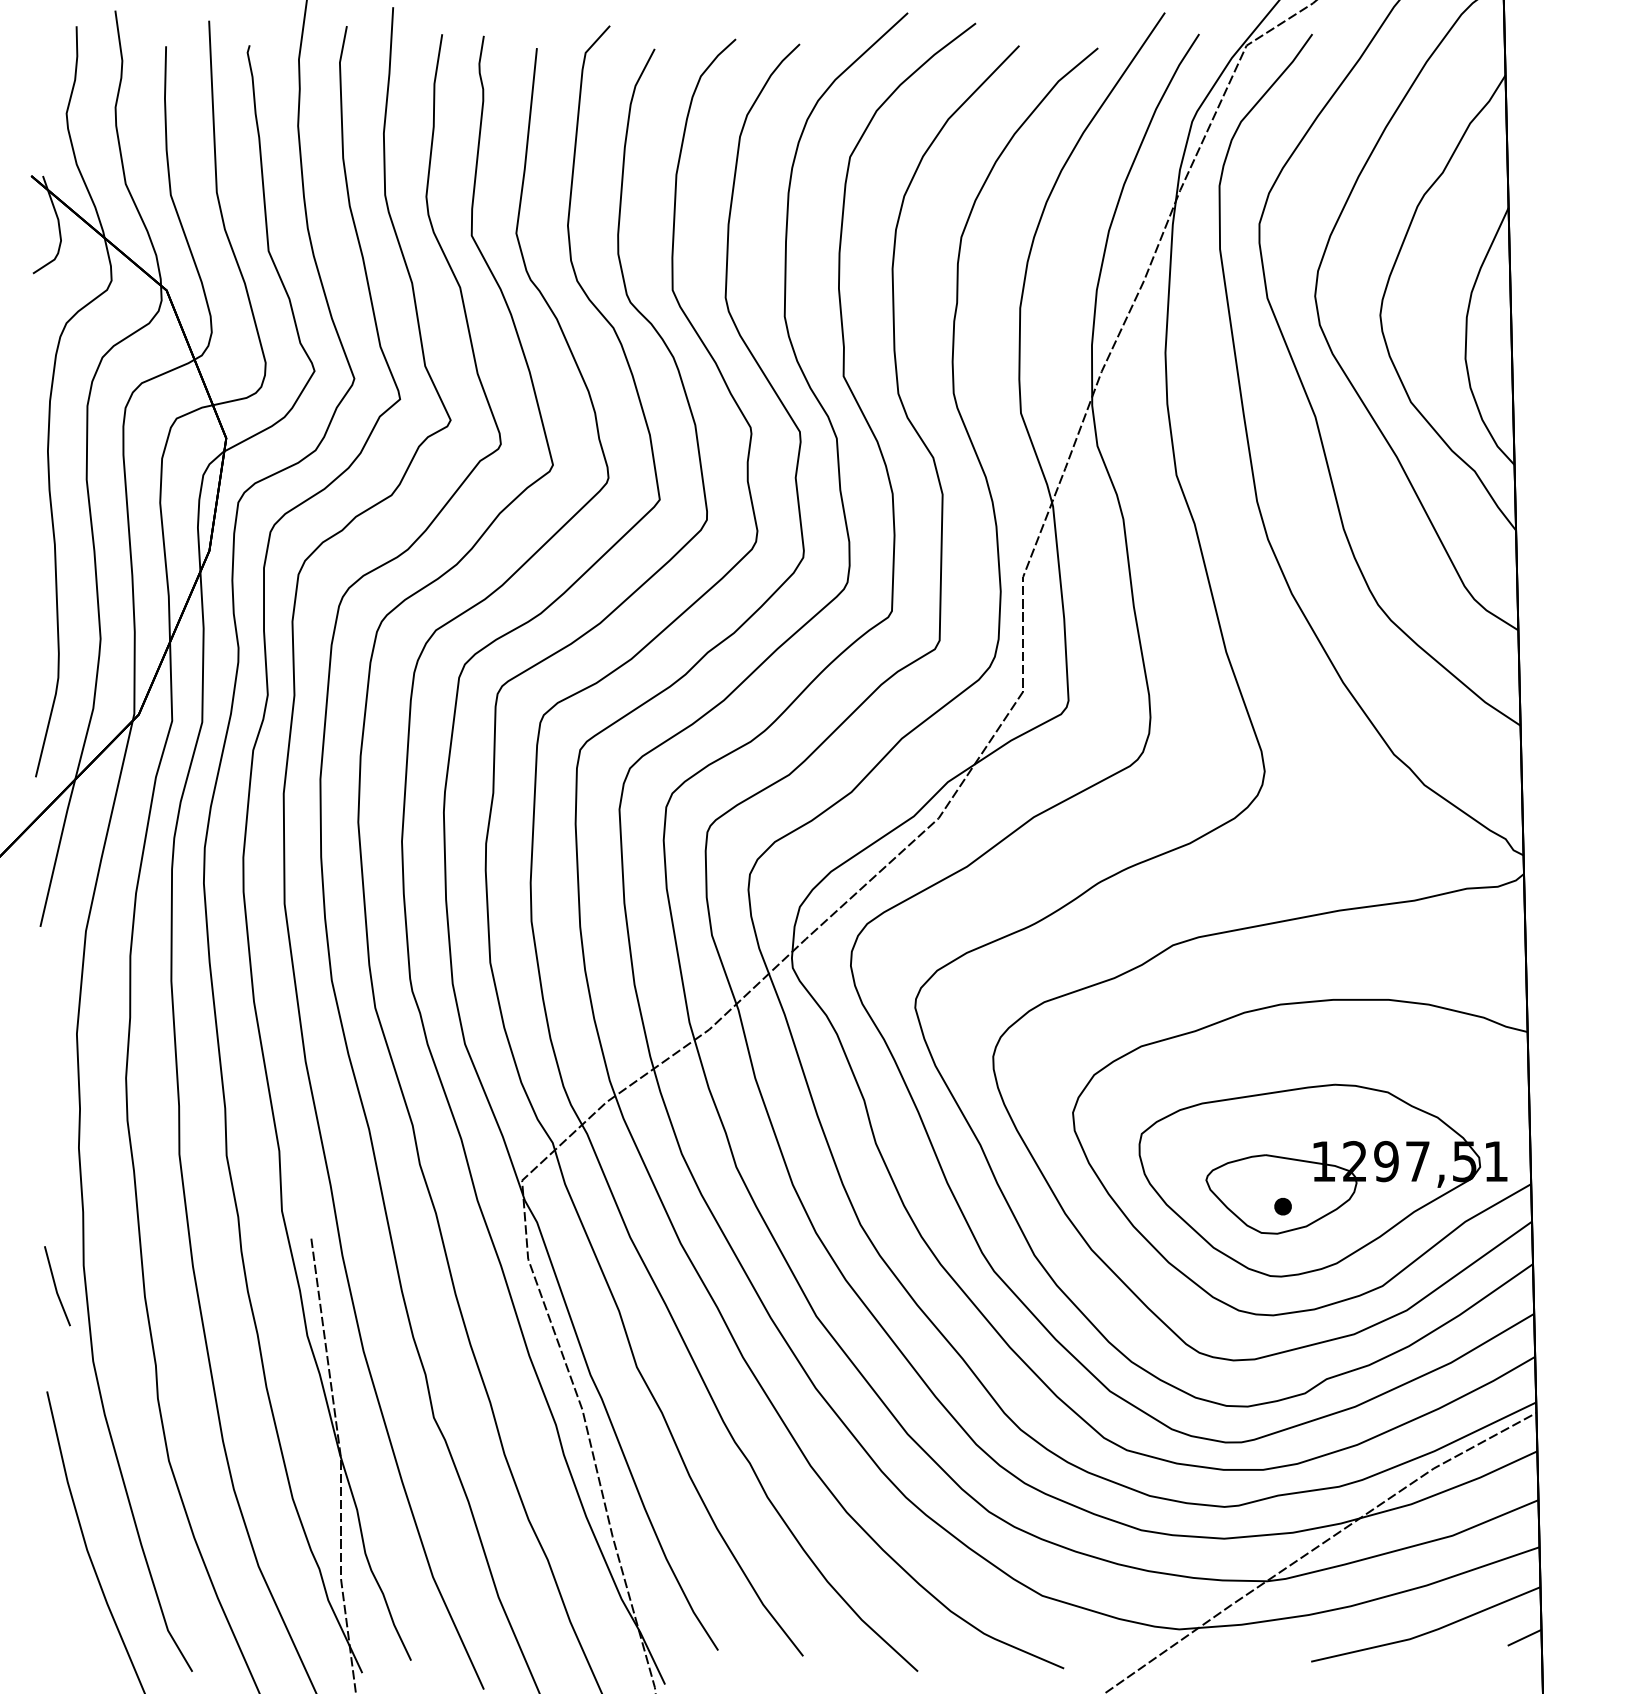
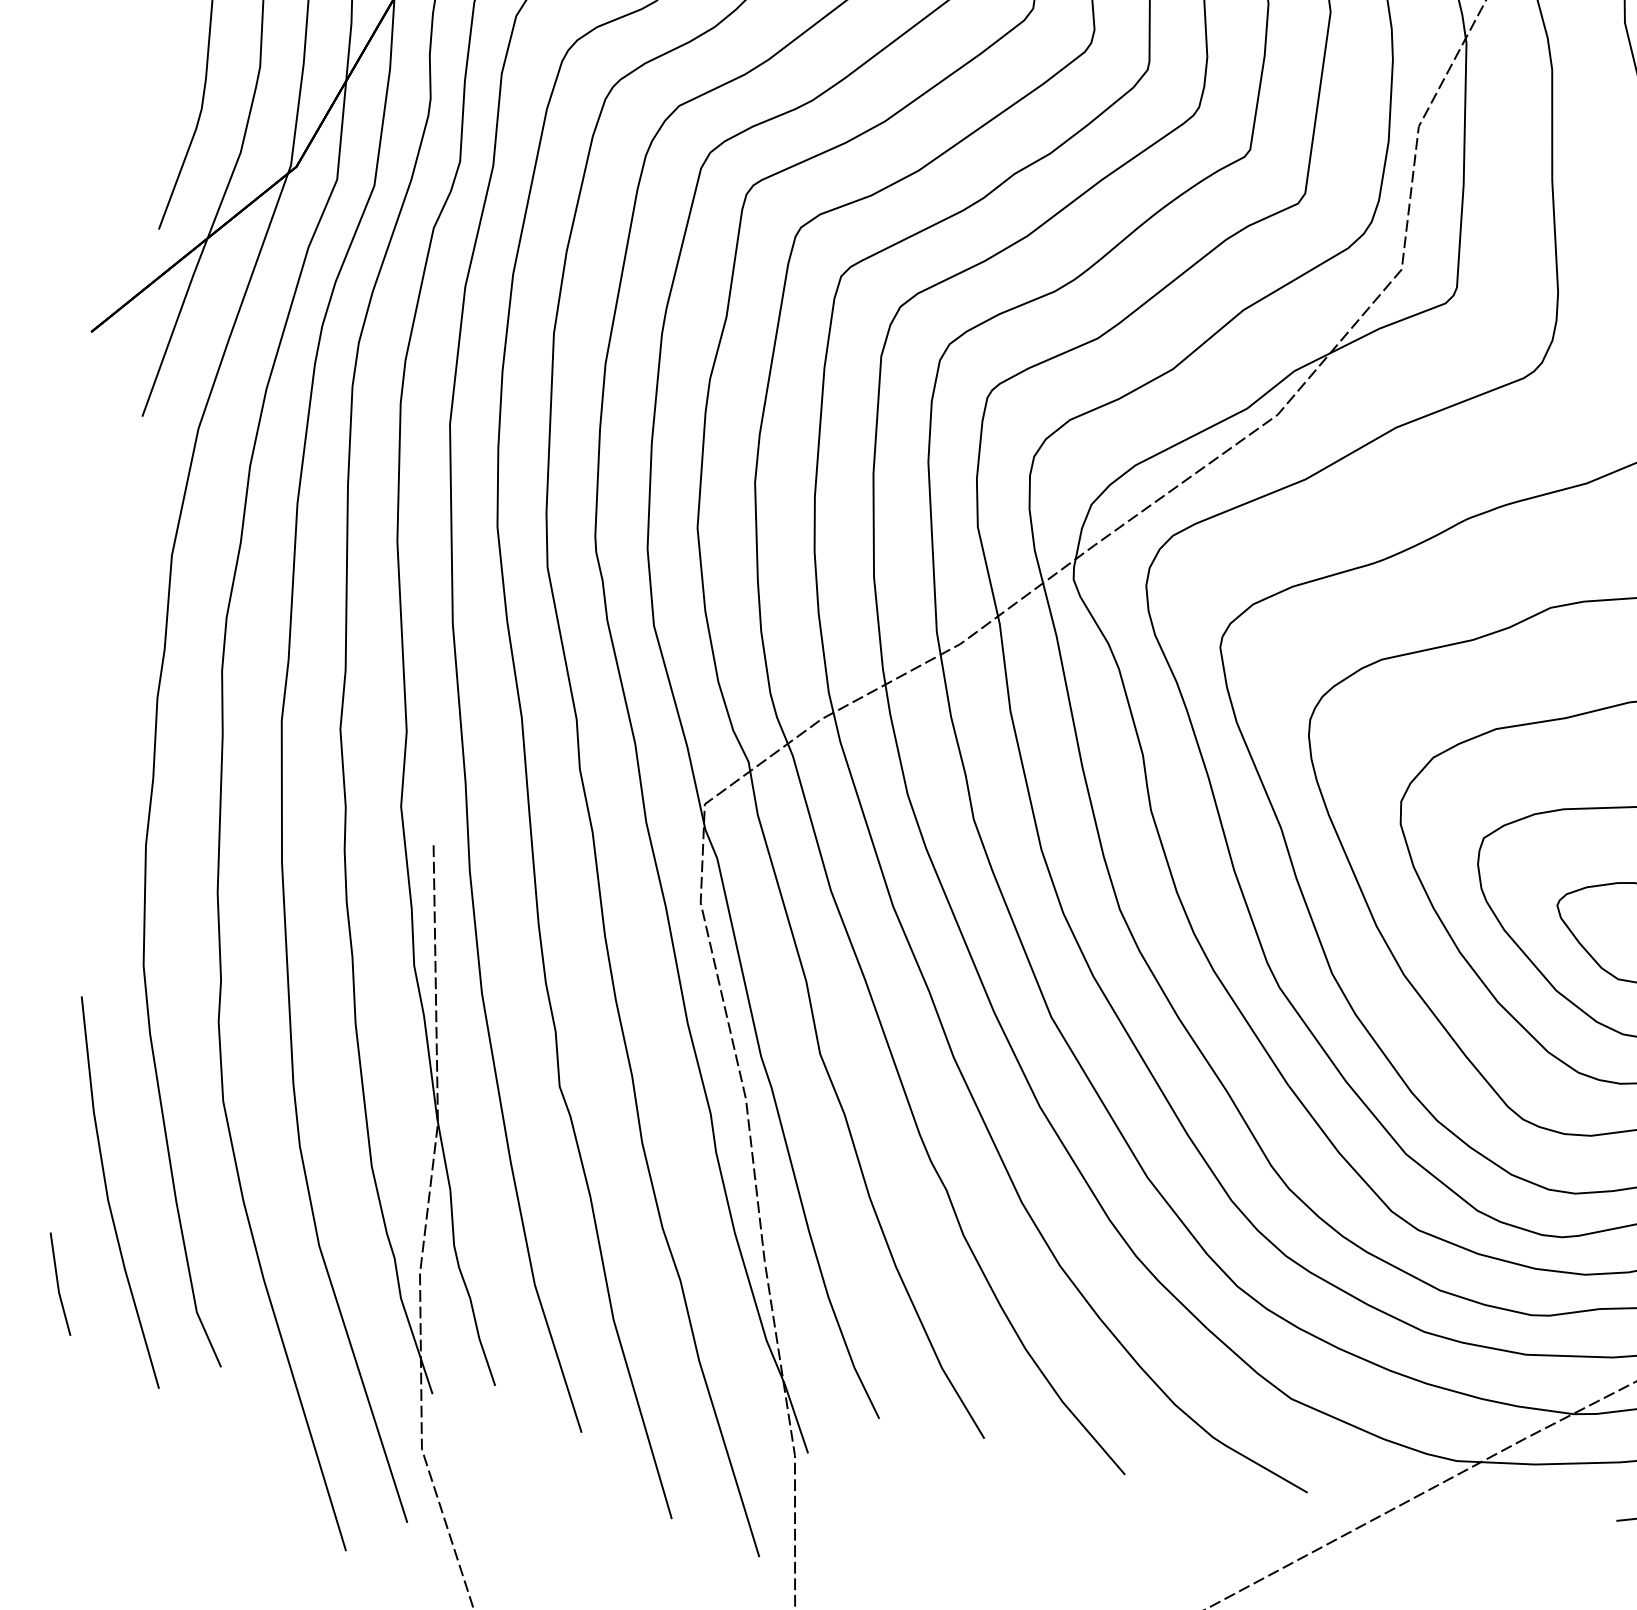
line: (56, 1286) -> (59, 1284), moved

